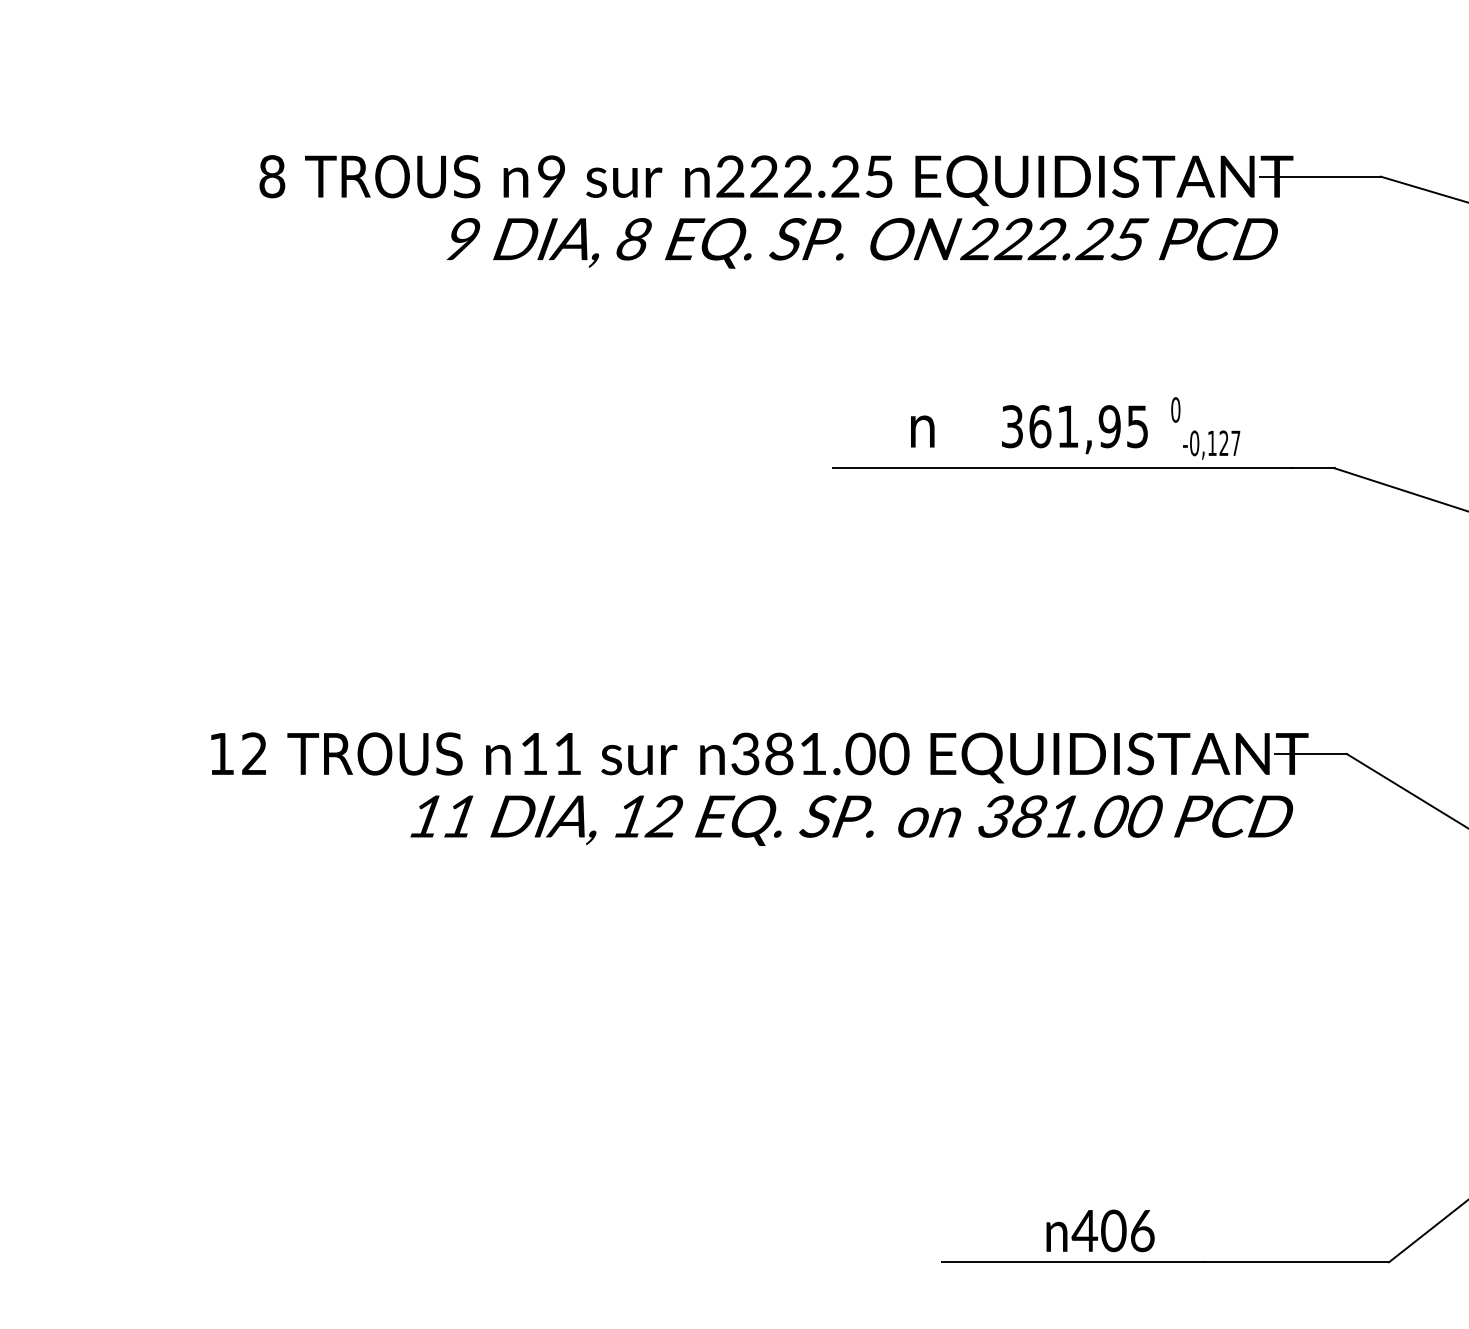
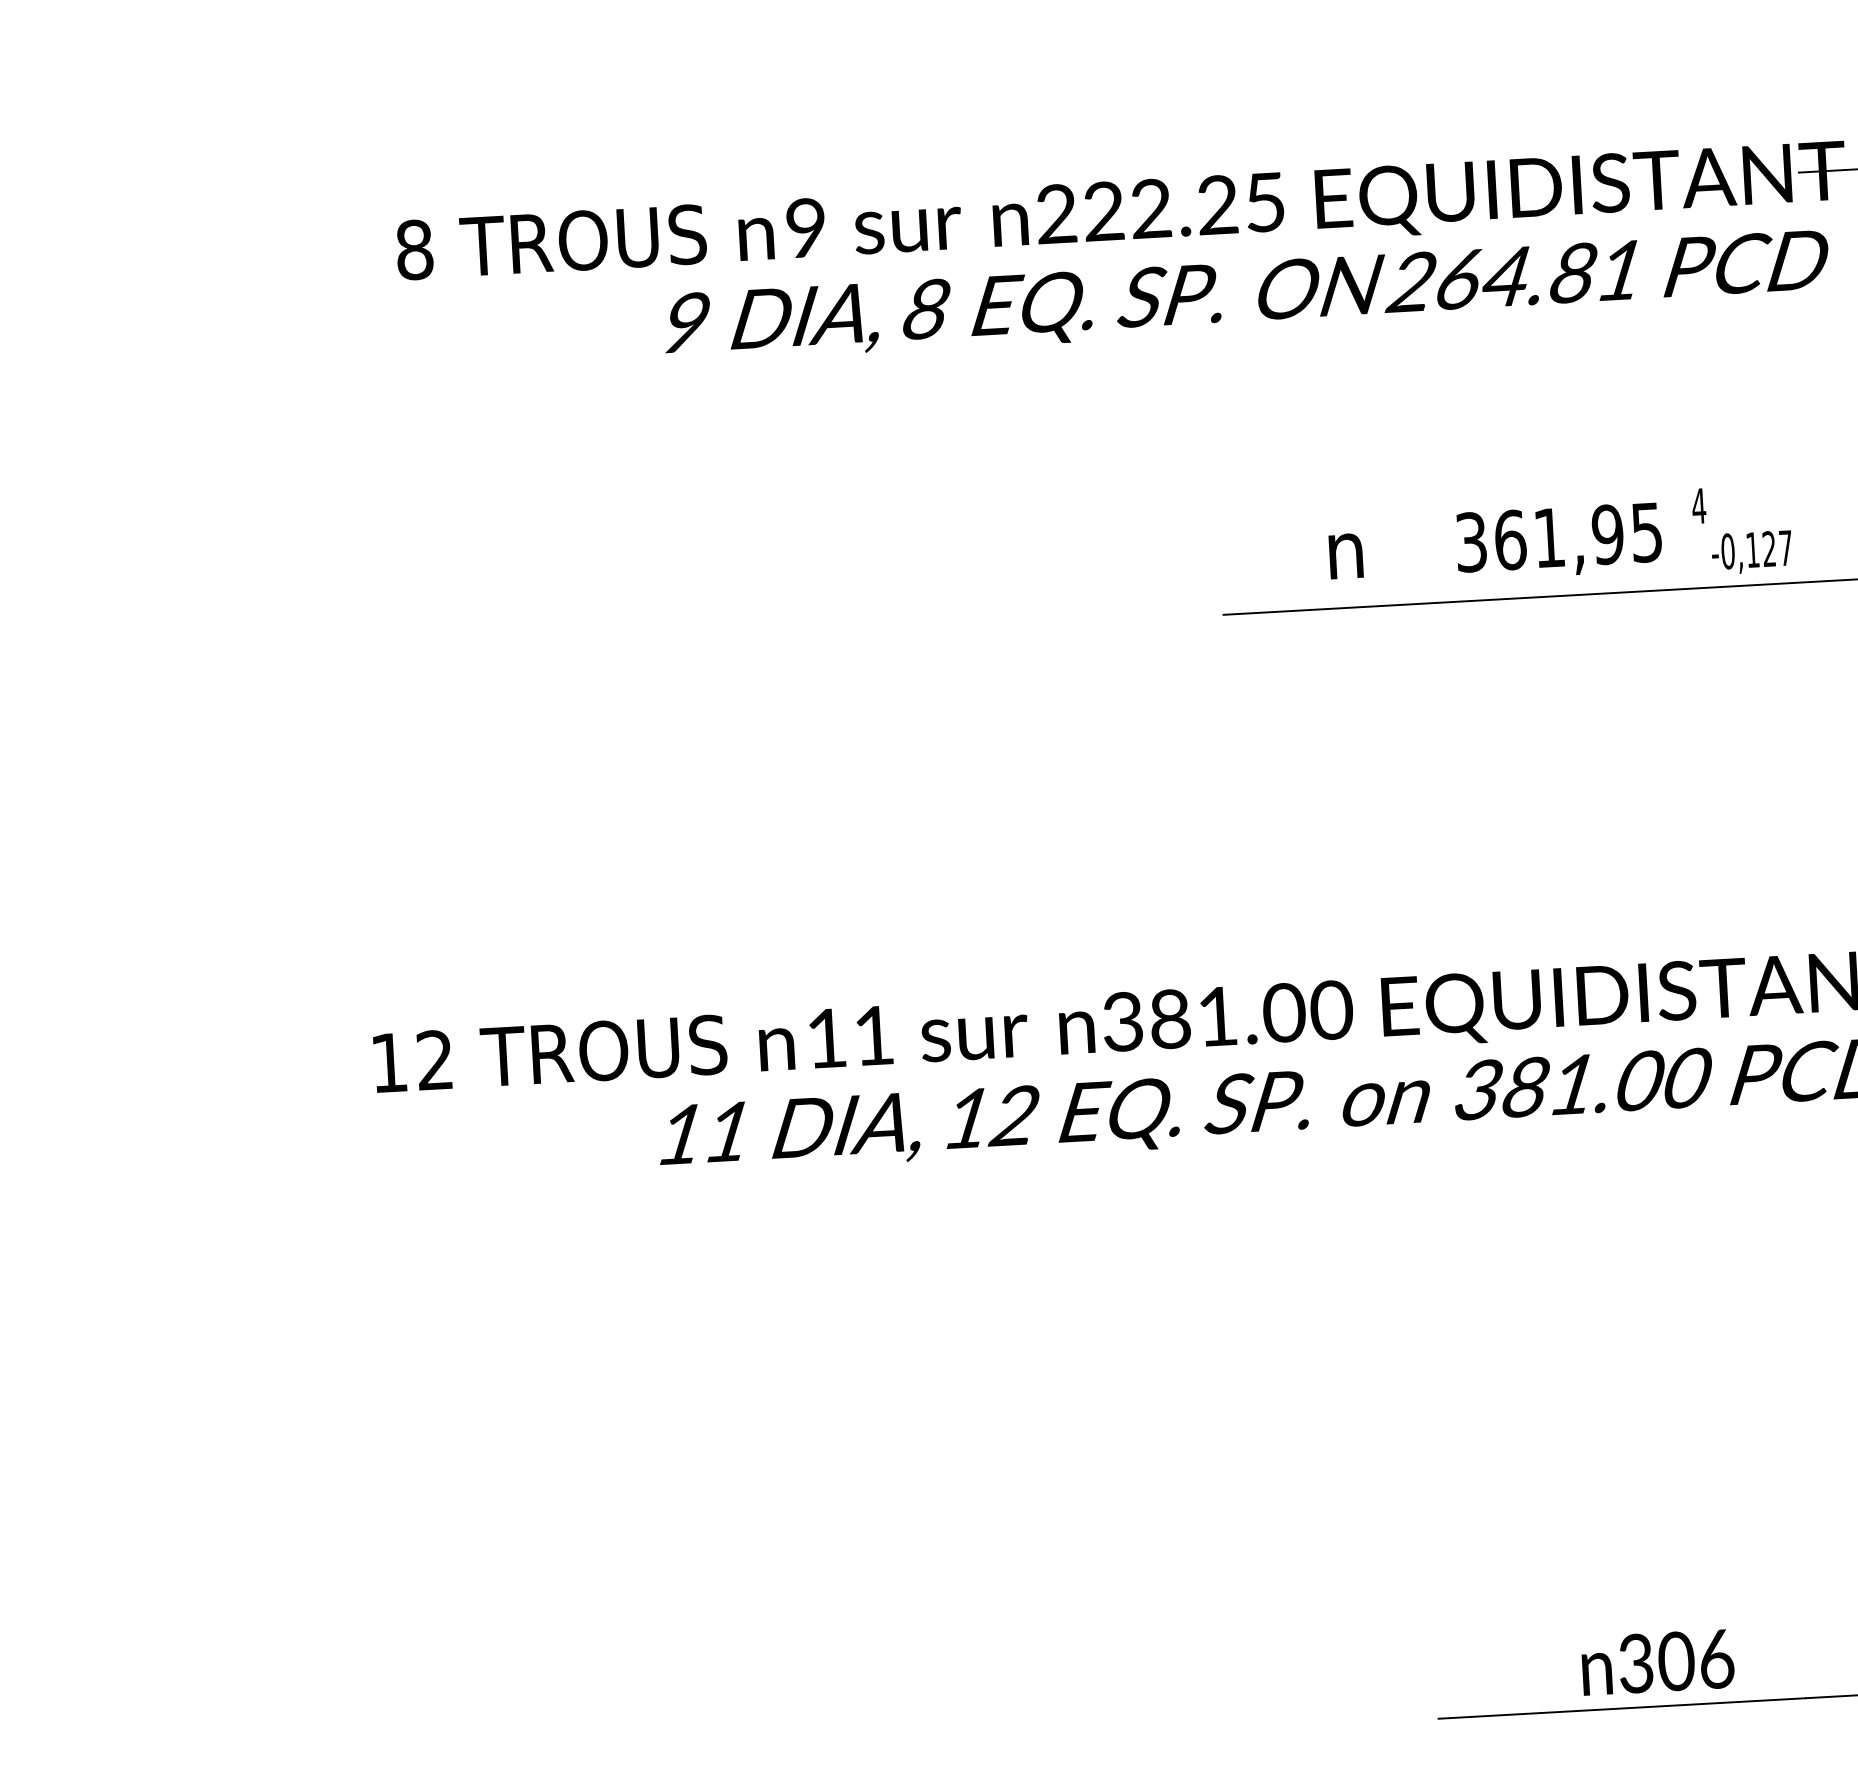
text: (1071, 239) -> (1539, 275), 222.25 -> 264.81
text: (1175, 409) -> (1698, 505), 0 -> 4
text: (1084, 1230) -> (1635, 1663), 406 -> 306

